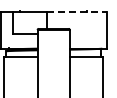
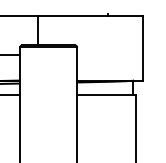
line: (77, 12) -> (90, 16), dashed -> solid

